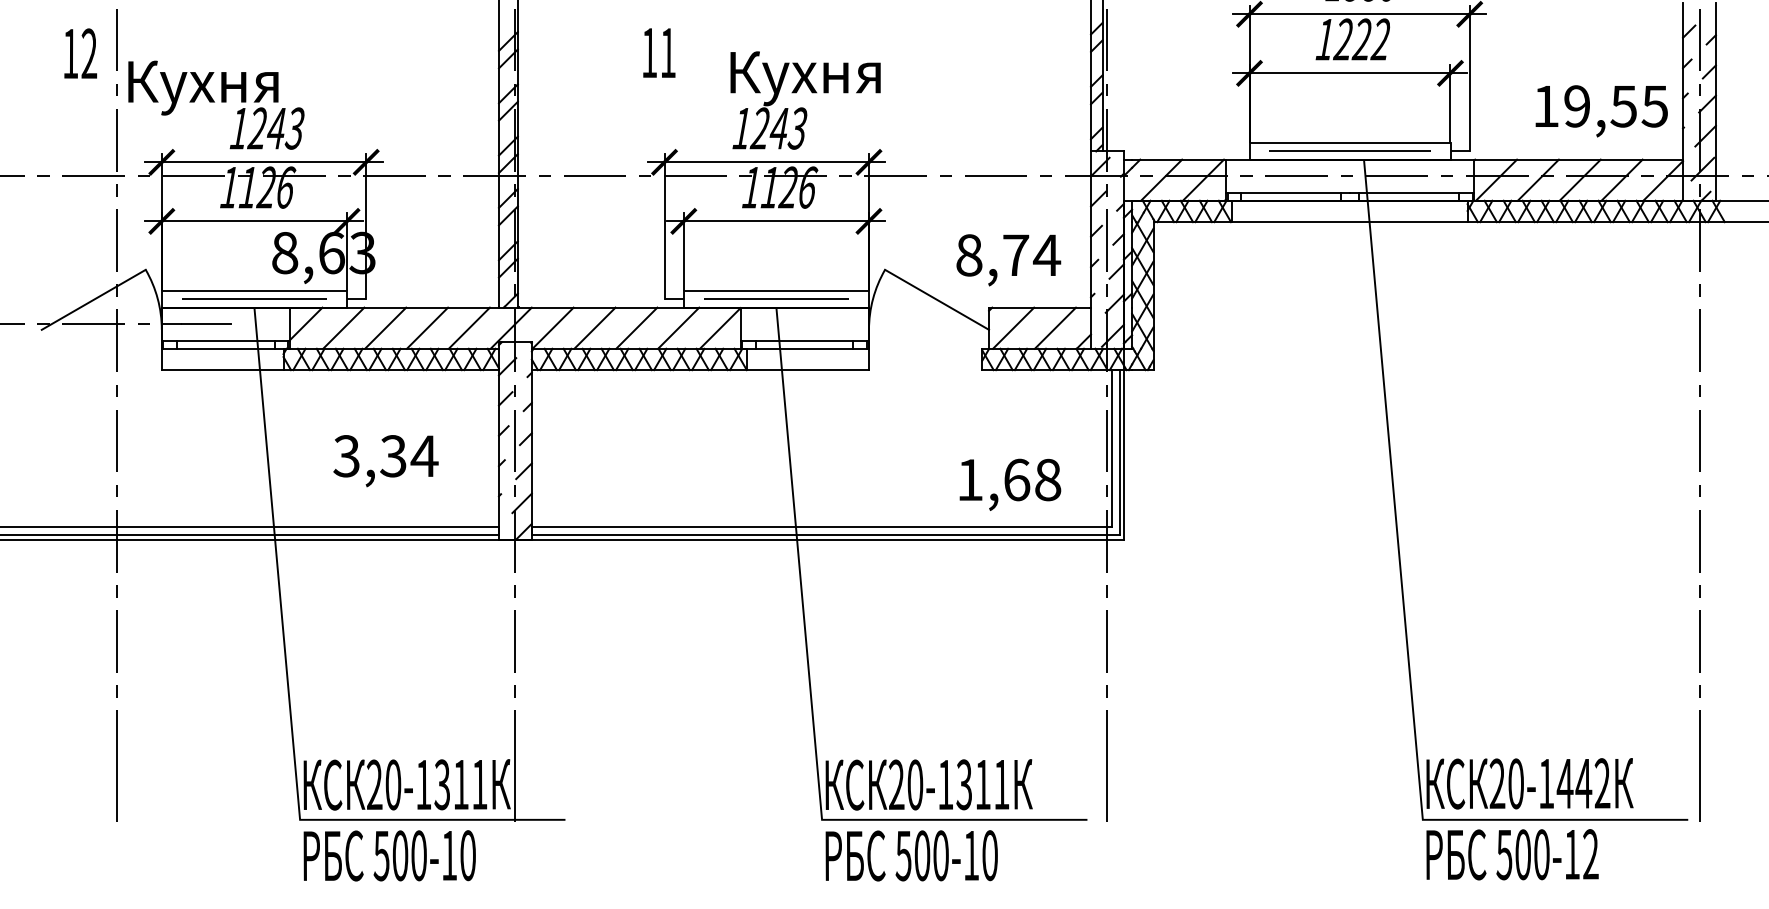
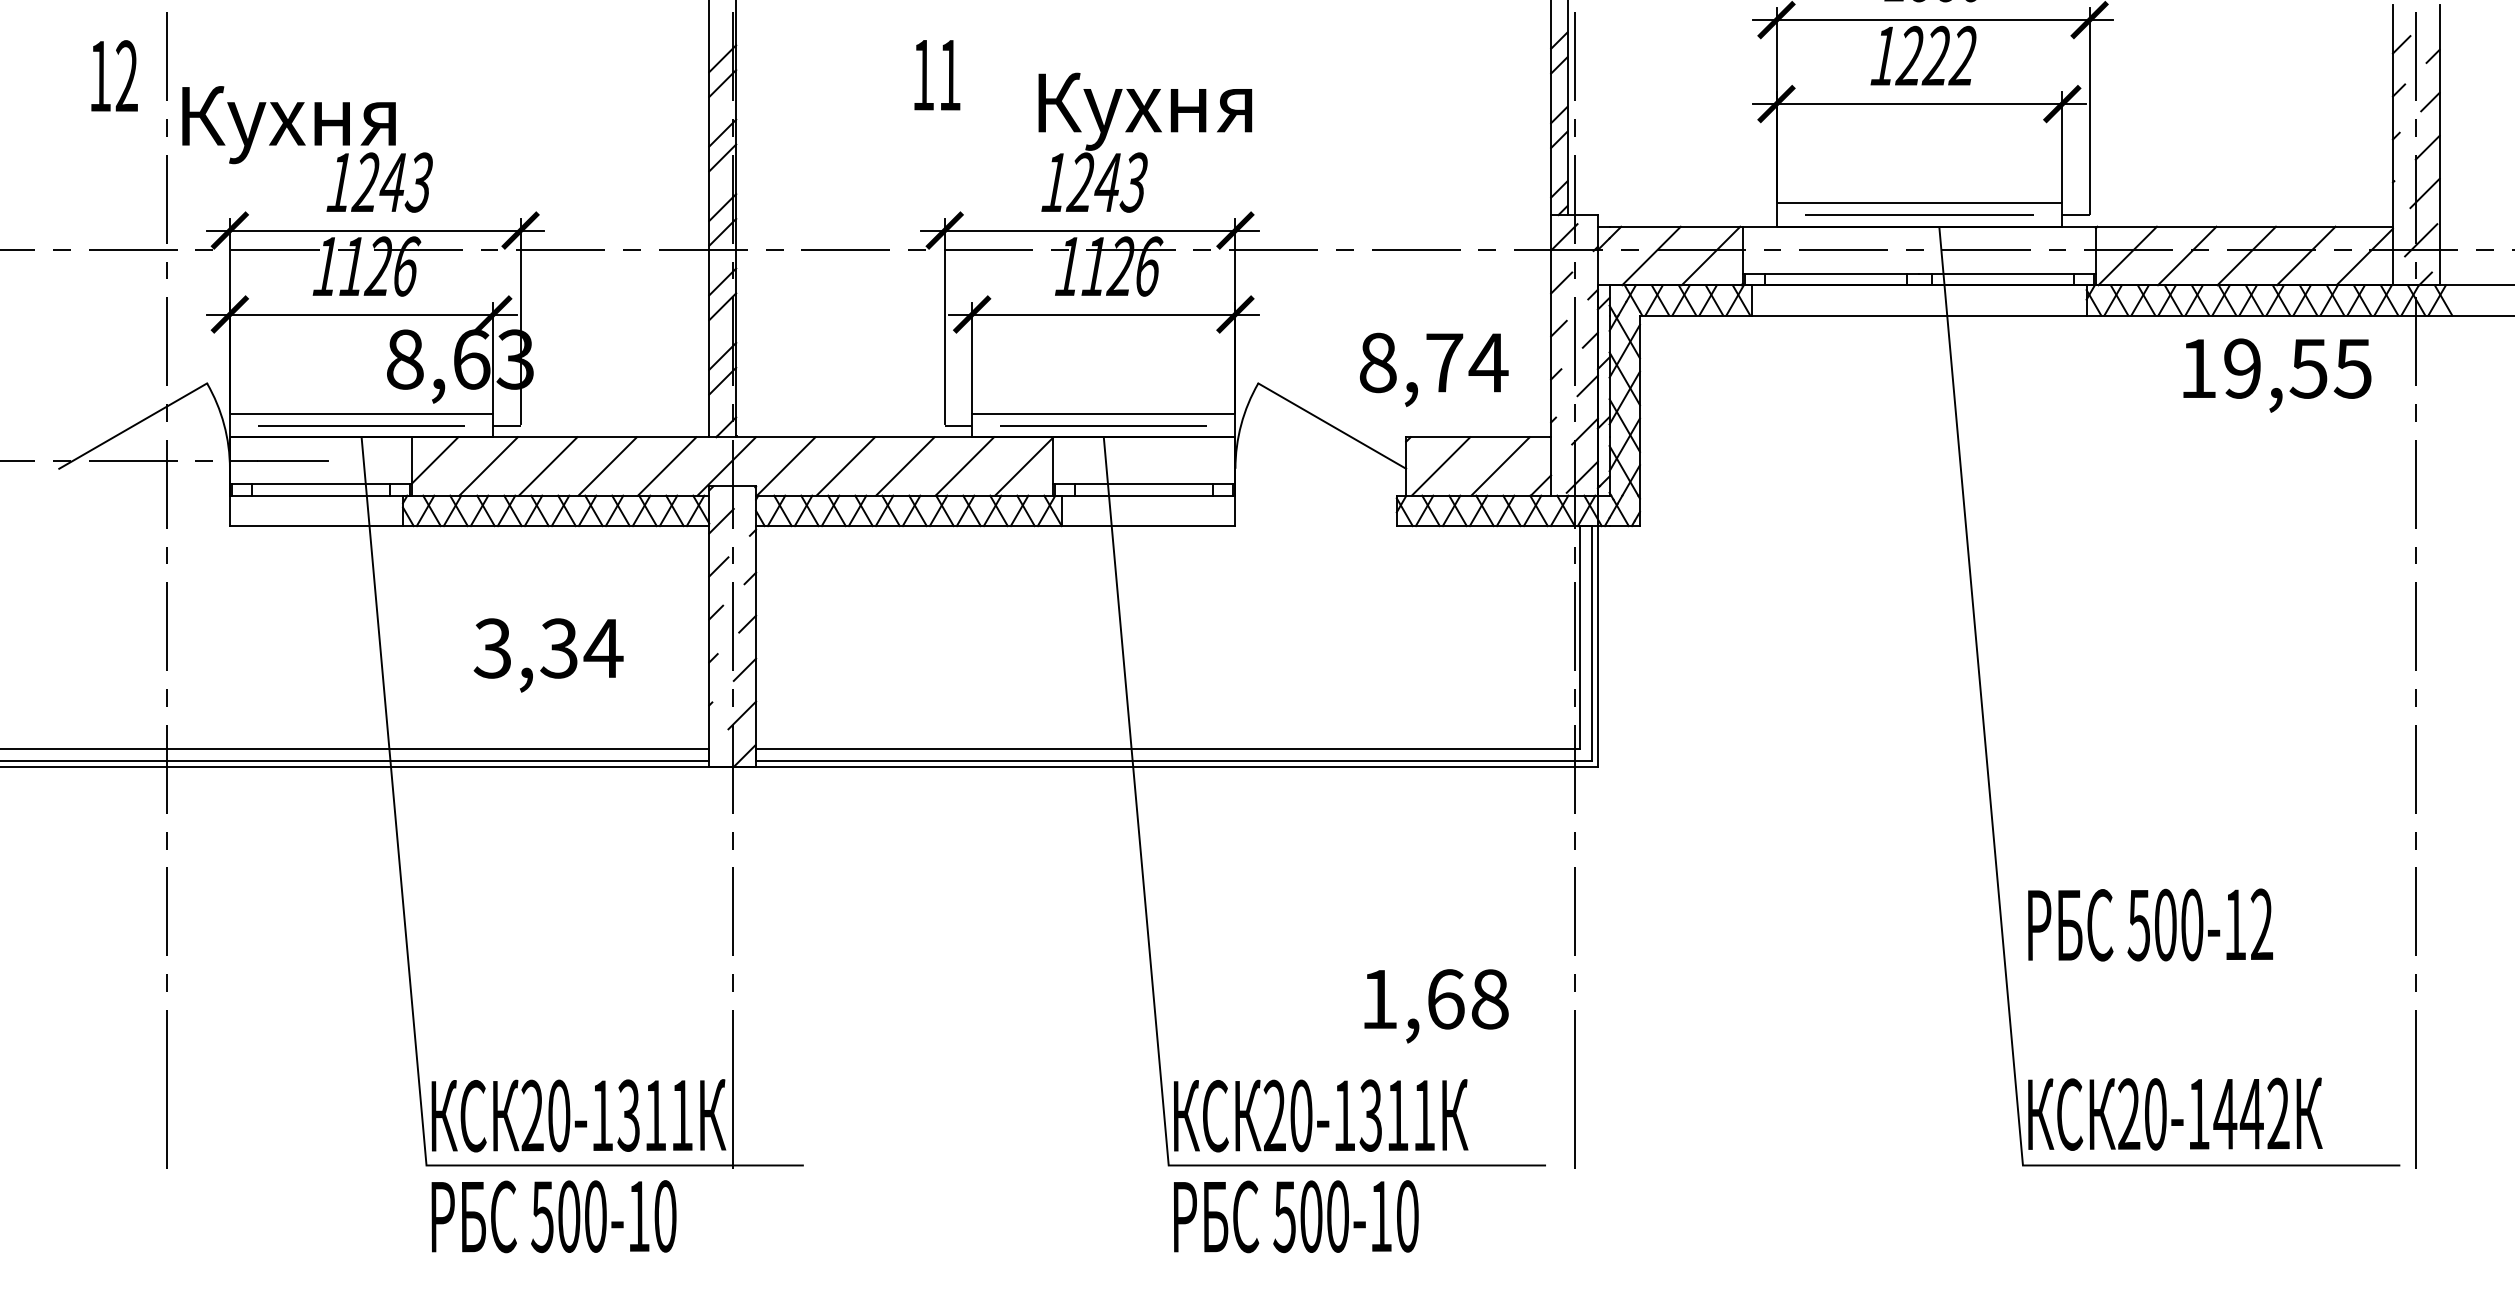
text: (1601, 111) -> (2277, 375), moved
text: (1010, 484) -> (1436, 1005), moved
text: (1512, 854) -> (2150, 924), moved

